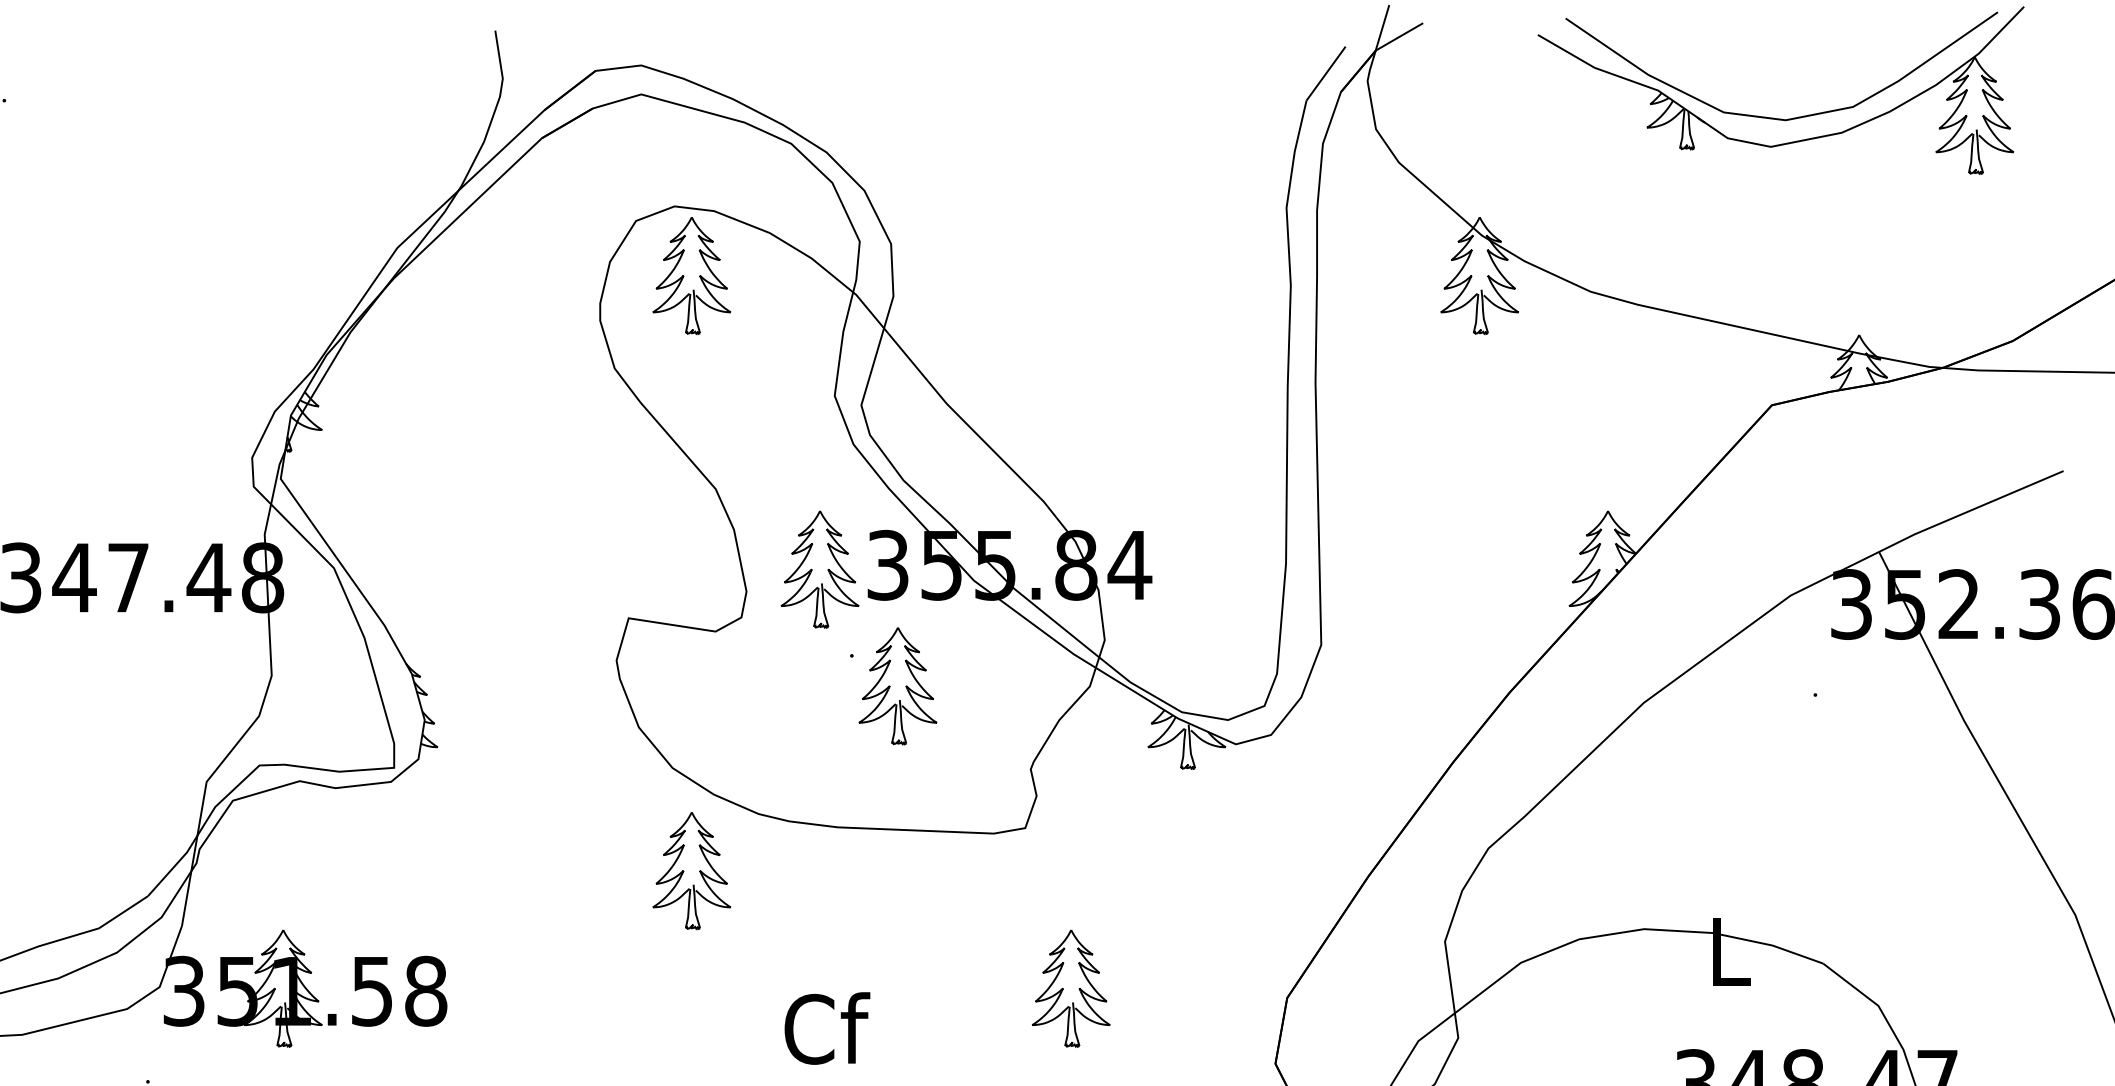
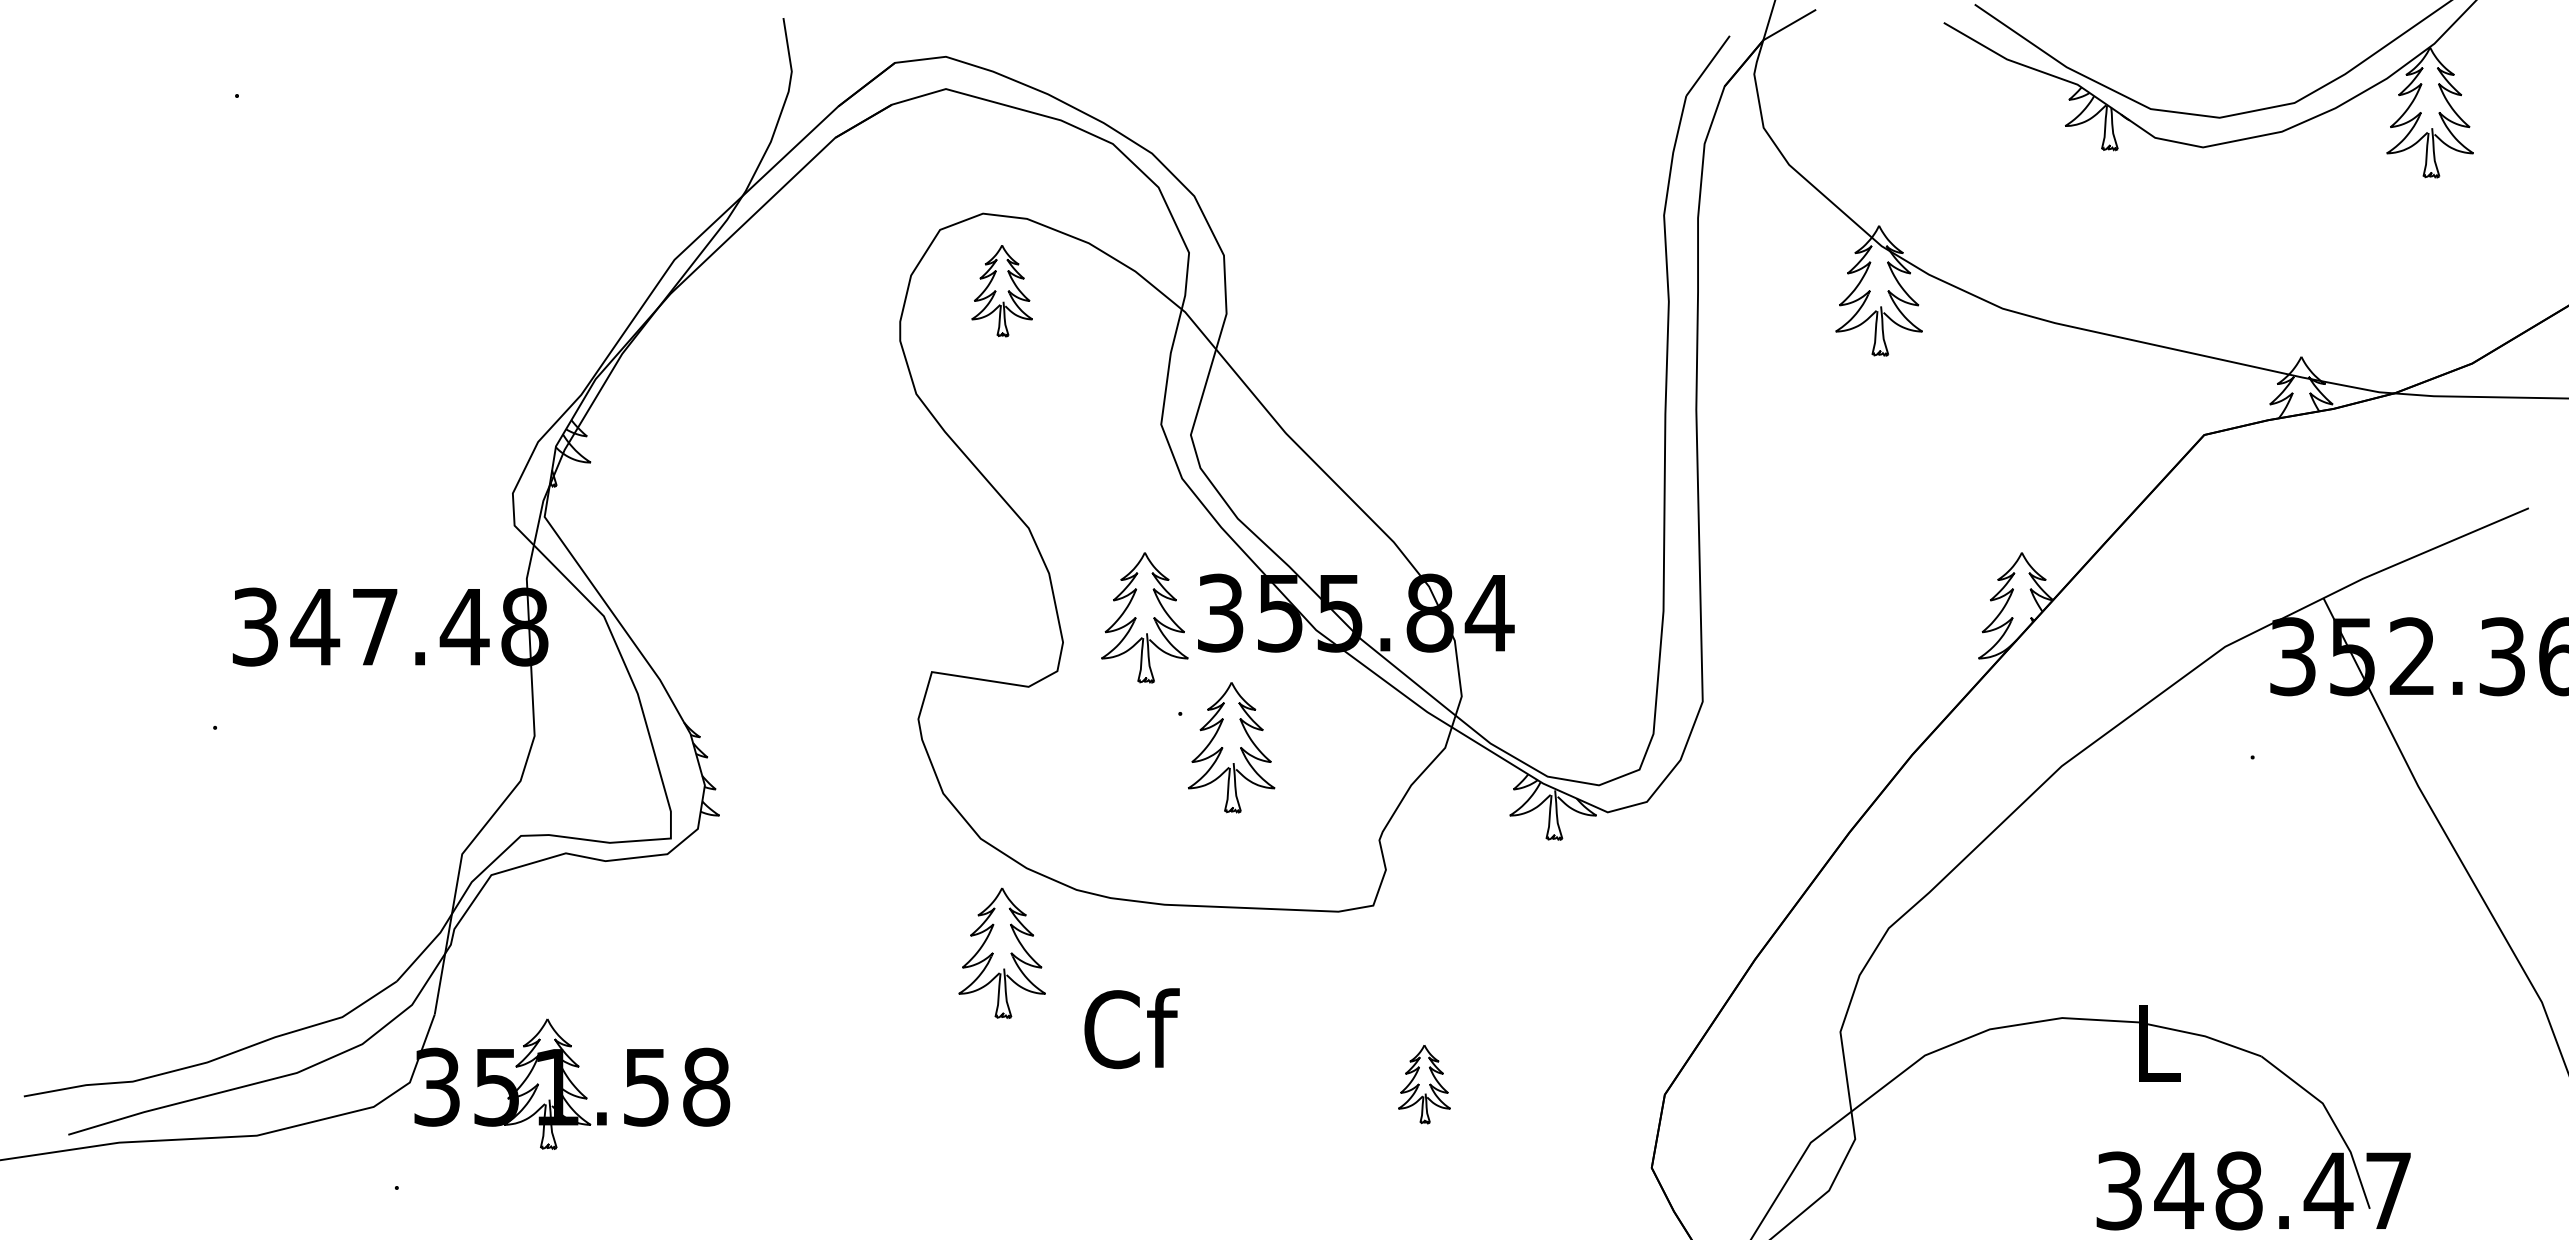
part: (691, 275) -> (1001, 290), size x0.7
part: (1071, 988) -> (1424, 1084), size x0.6
text: (826, 1028) -> (1131, 1028), moved

